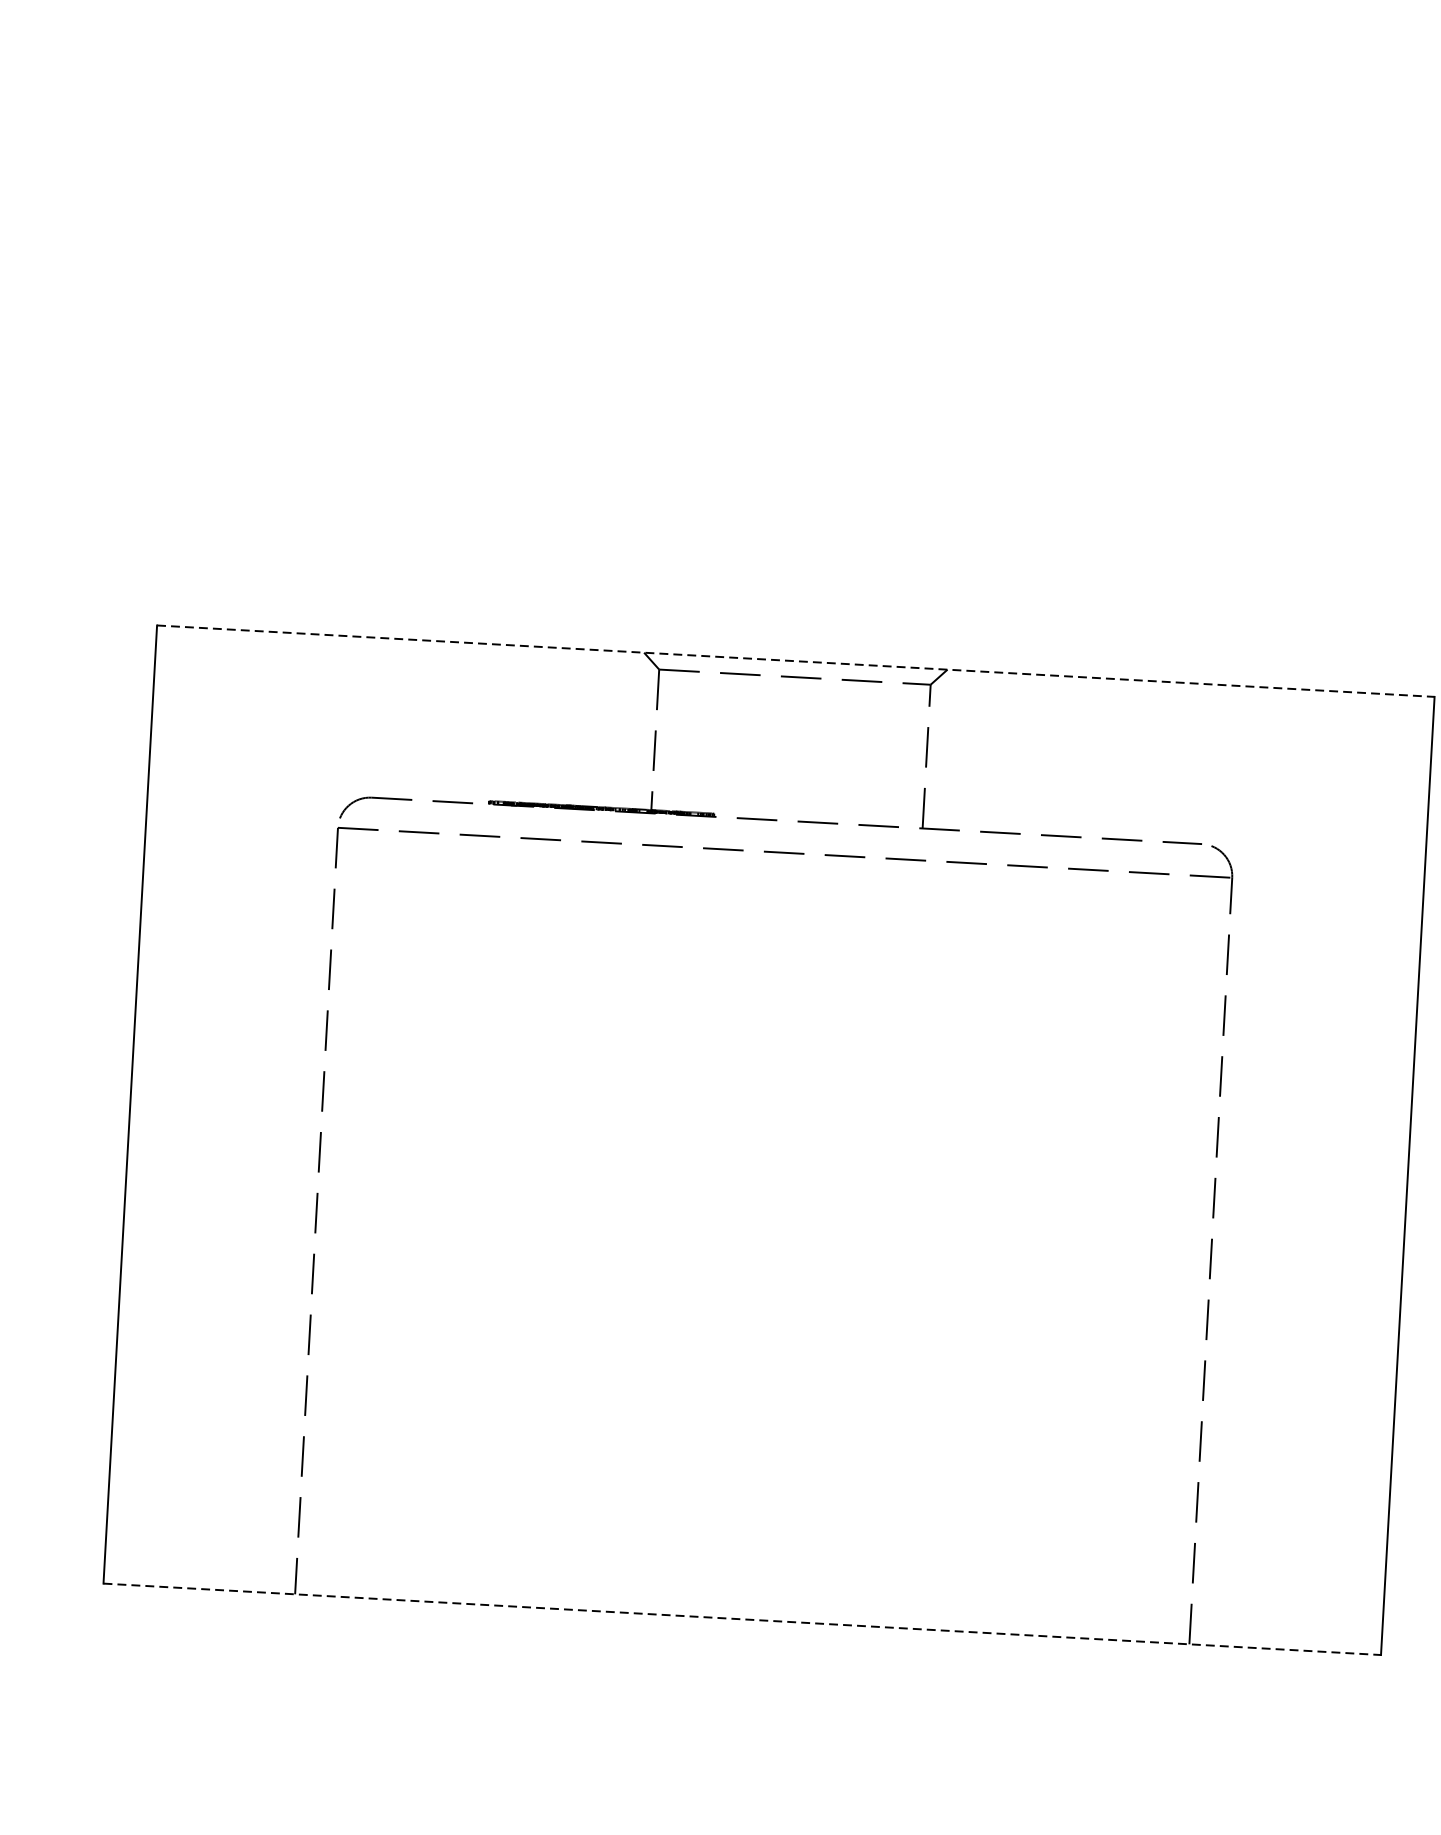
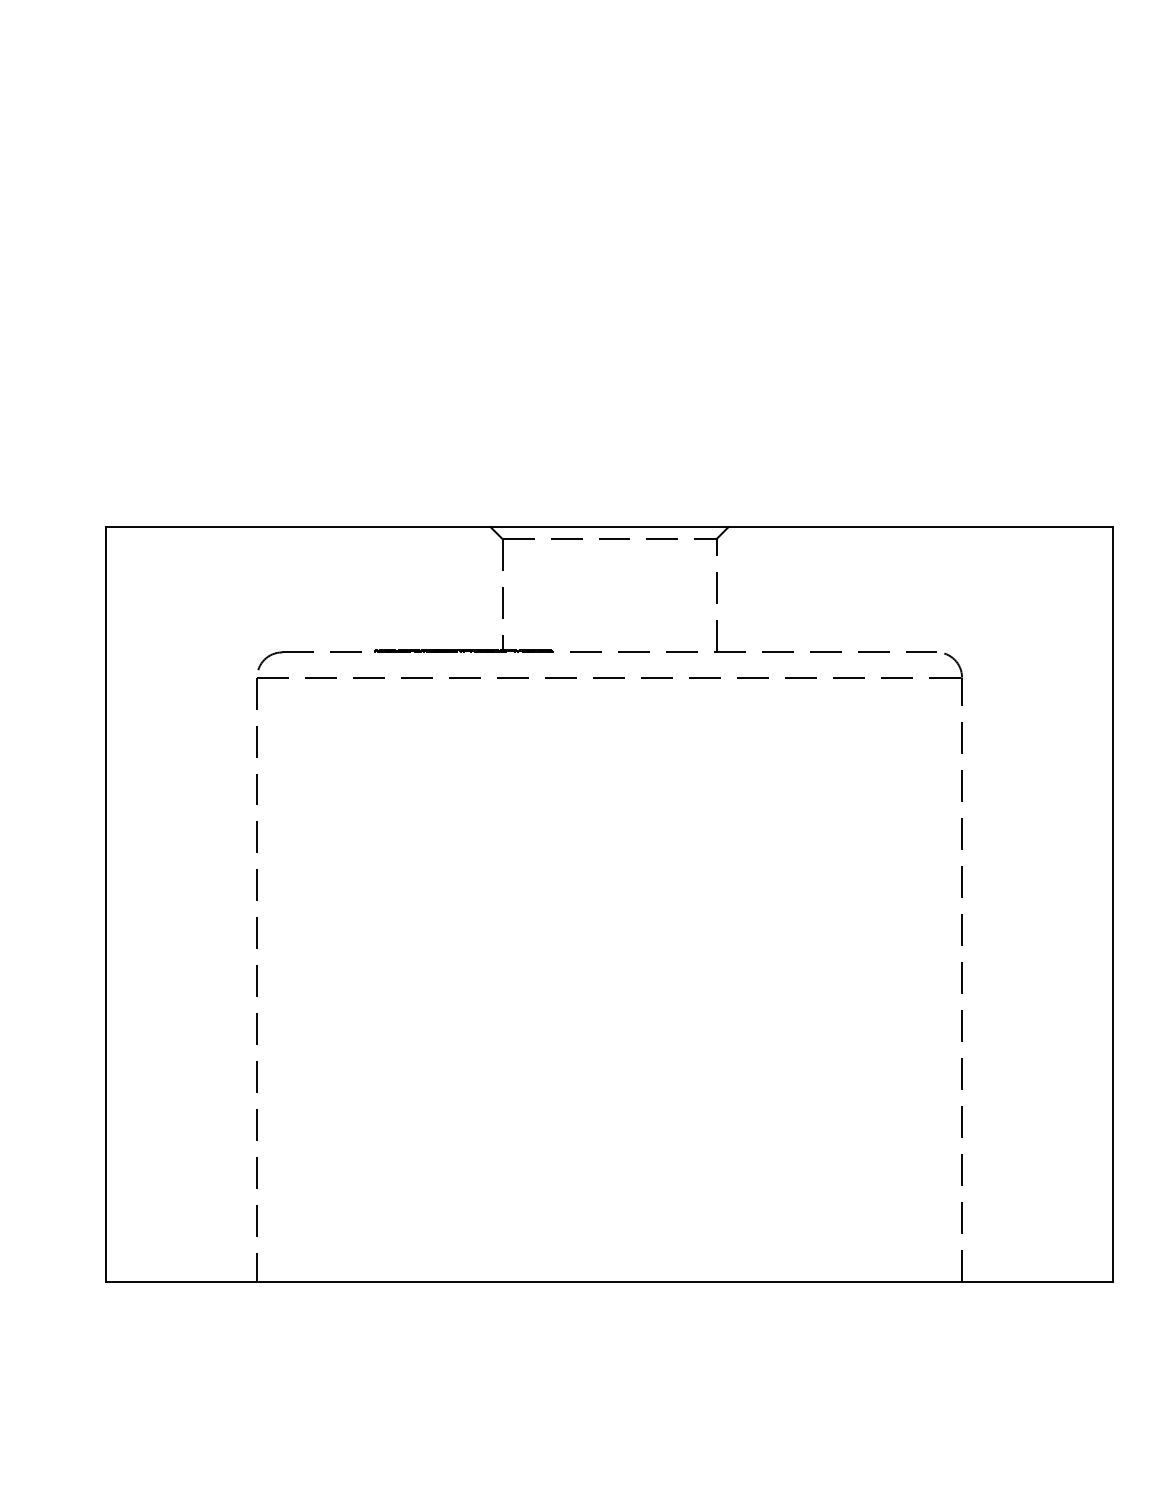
line: (795, 661) -> (609, 526), dashed -> solid
line: (742, 1618) -> (609, 1281), dashed -> solid

